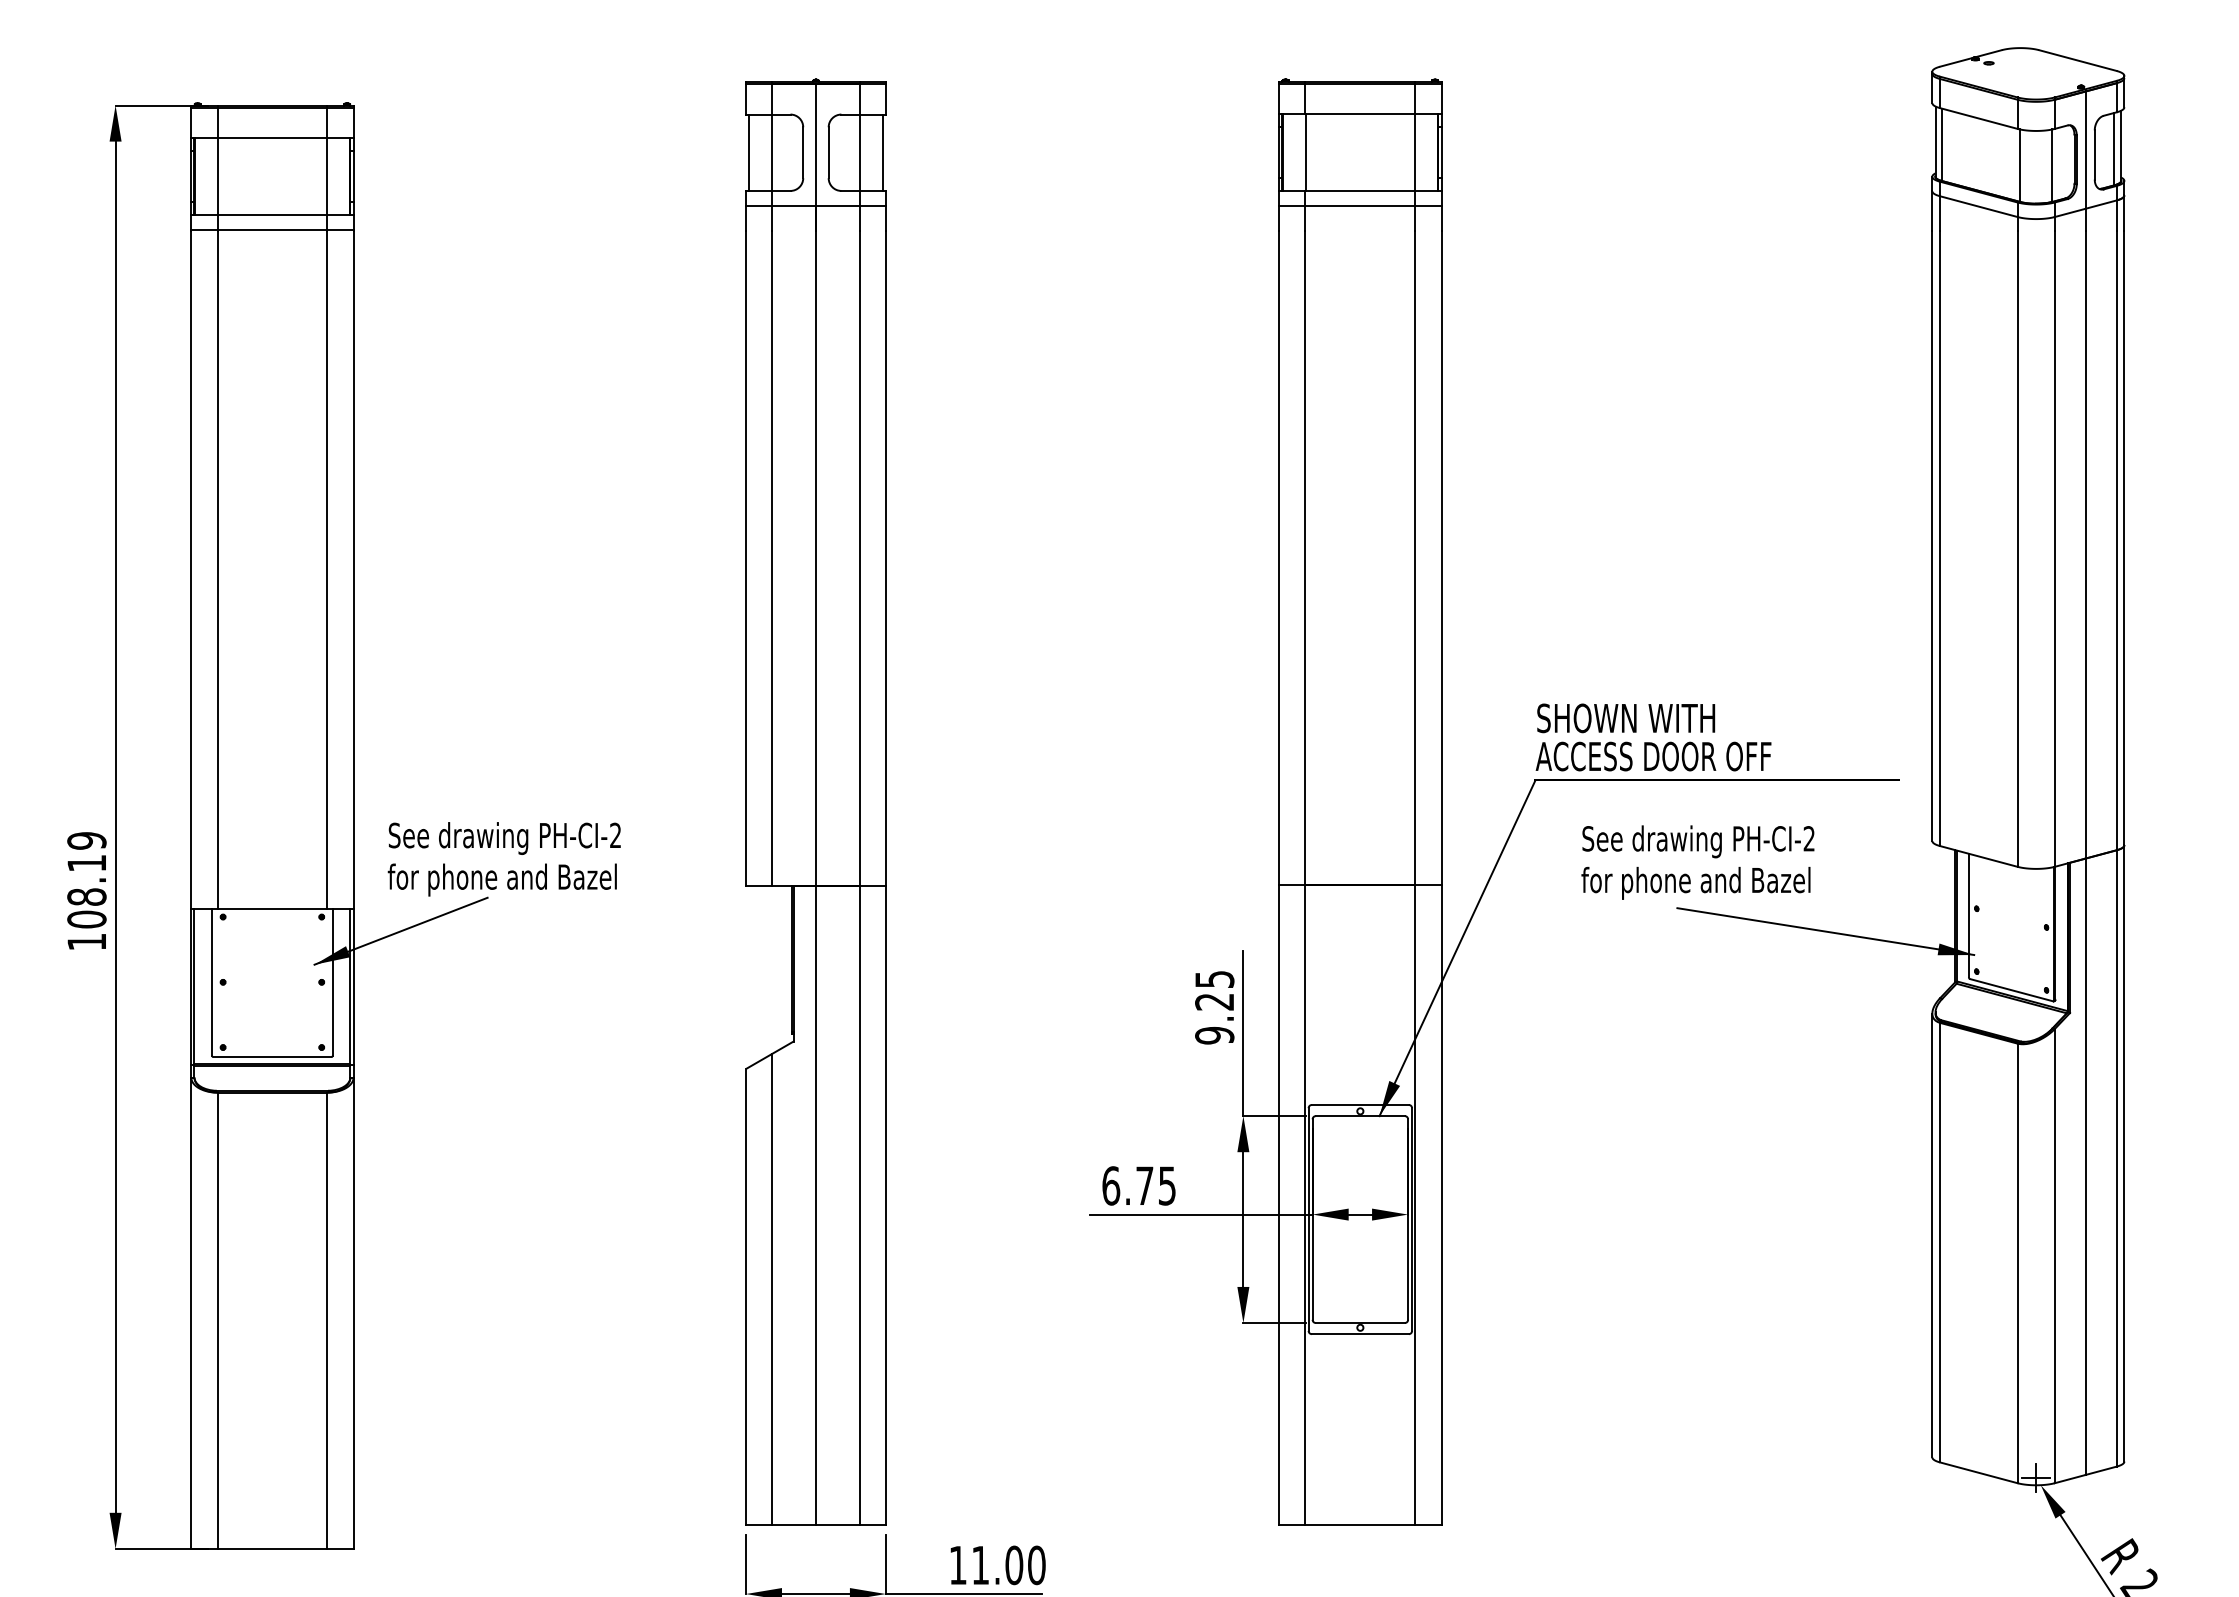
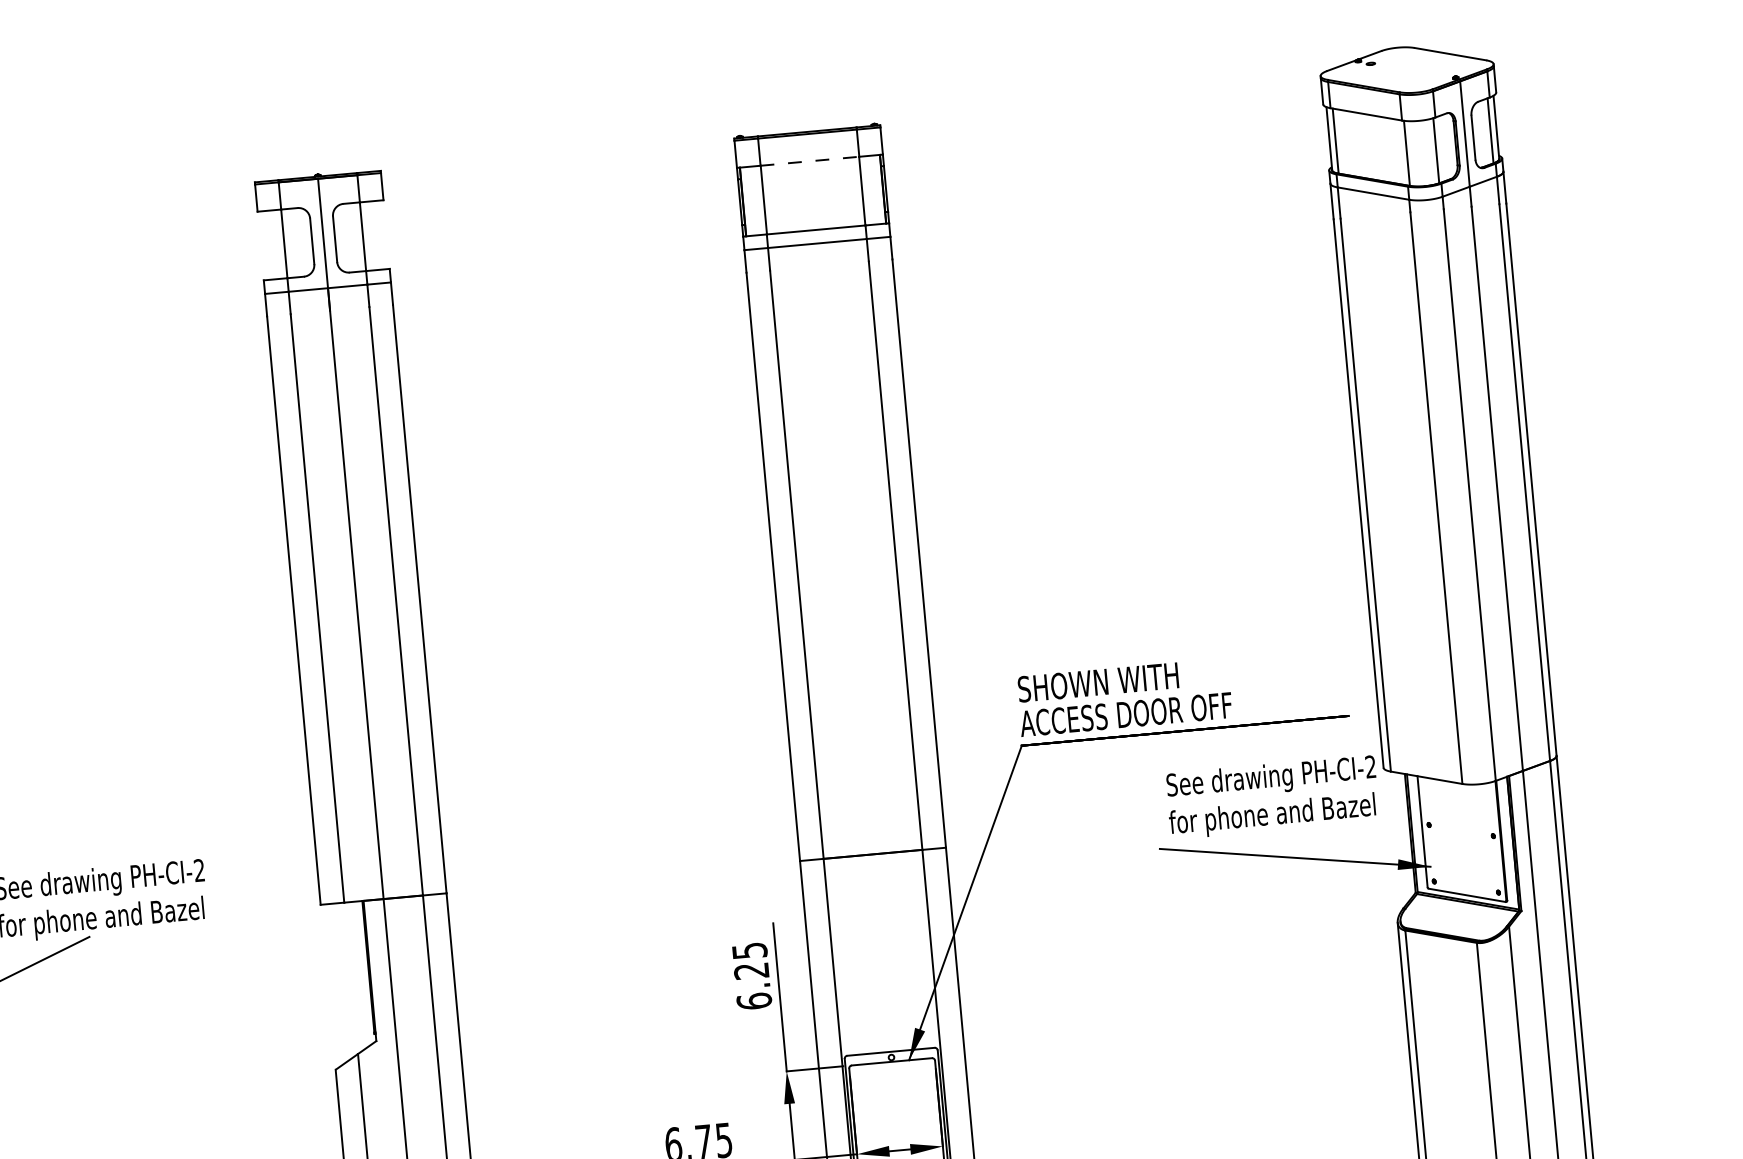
line: (1360, 114) -> (810, 161), solid -> dashed
line: (749, 152) -> (263, 245), removed
line: (882, 152) -> (383, 234), removed
text: (1697, 862) -> (1272, 797), moved
text: (1214, 1035) -> (754, 1001), 9.25 -> 6.25

